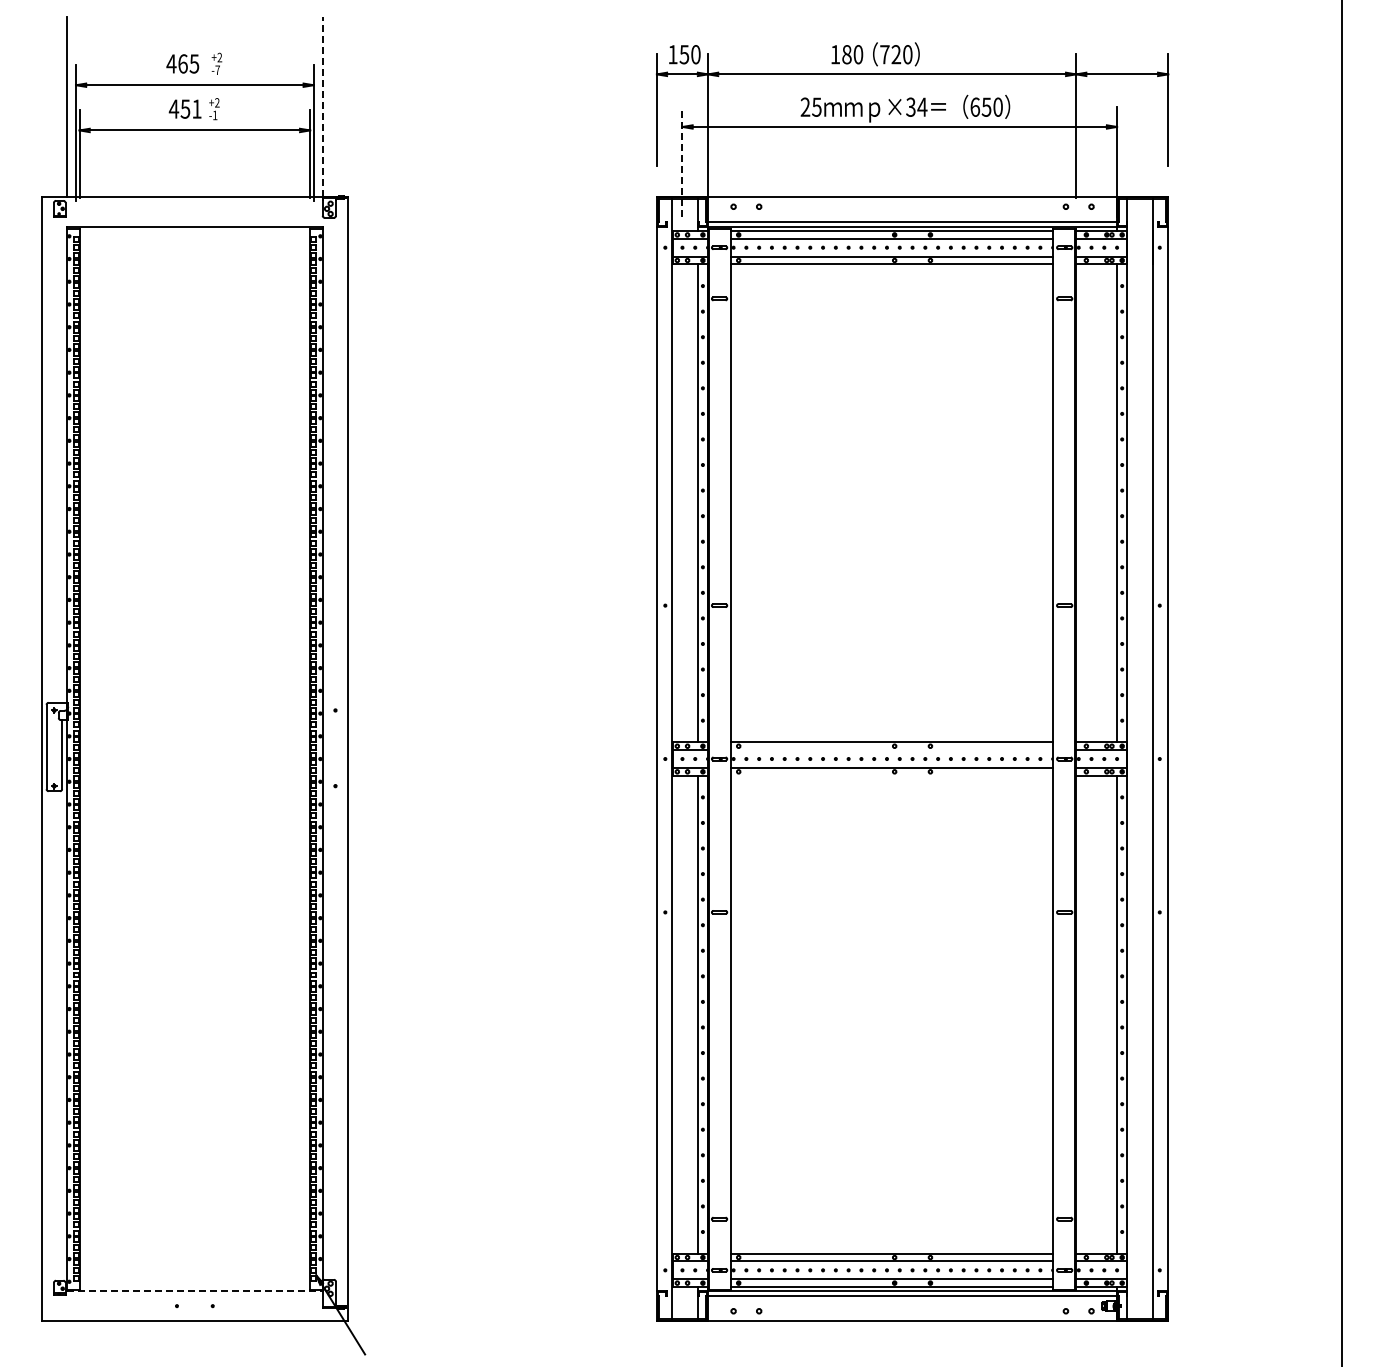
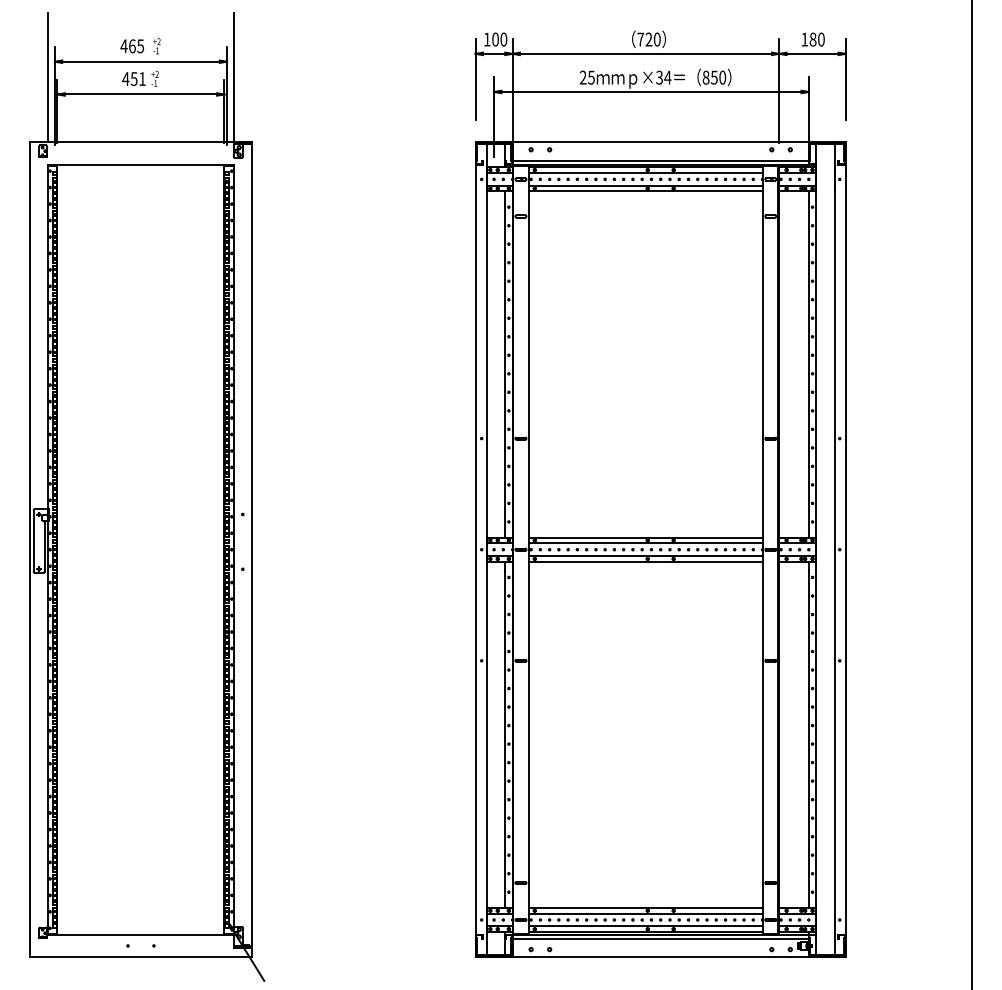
text: (684, 54) -> (495, 39), 150 -> 100
text: (847, 54) -> (813, 39), moved
text: (217, 69) -> (157, 50), -7 -> -1
text: (975, 106) -> (706, 77), 650 -> 850
line: (322, 107) -> (233, 77), dashed -> solid
line: (682, 161) -> (494, 116), dashed -> solid
line: (892, 750) -> (646, 543), added
line: (892, 775) -> (646, 561), added
line: (194, 1290) -> (140, 934), dashed -> solid

